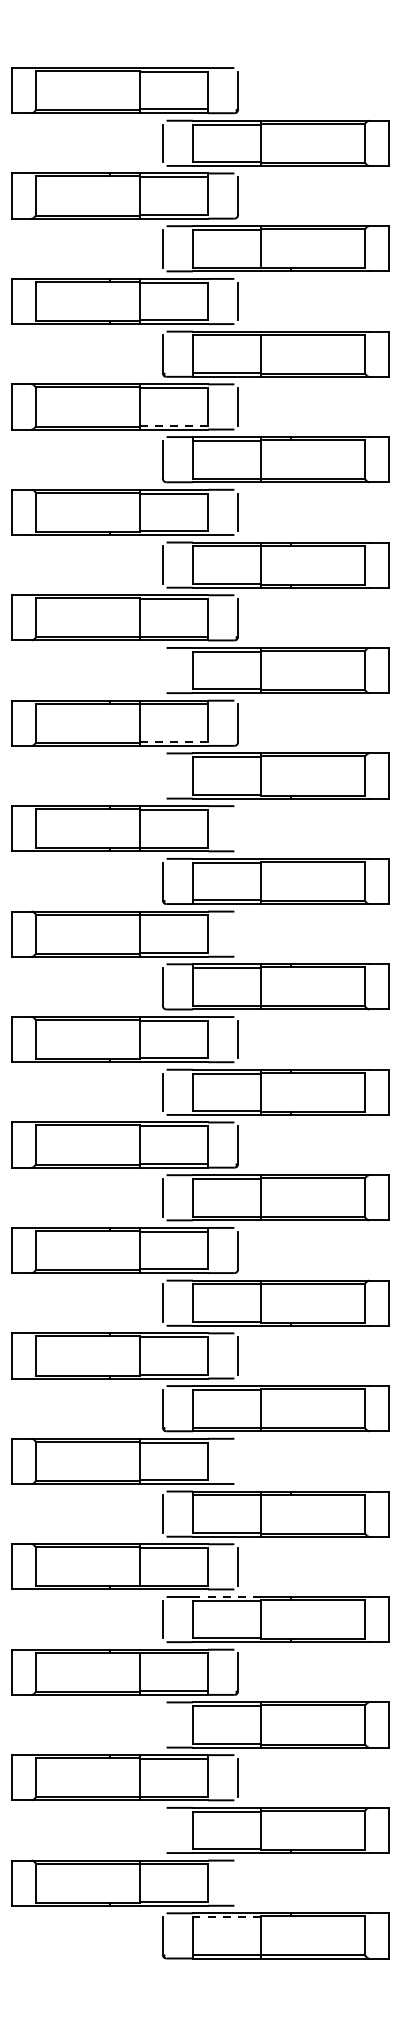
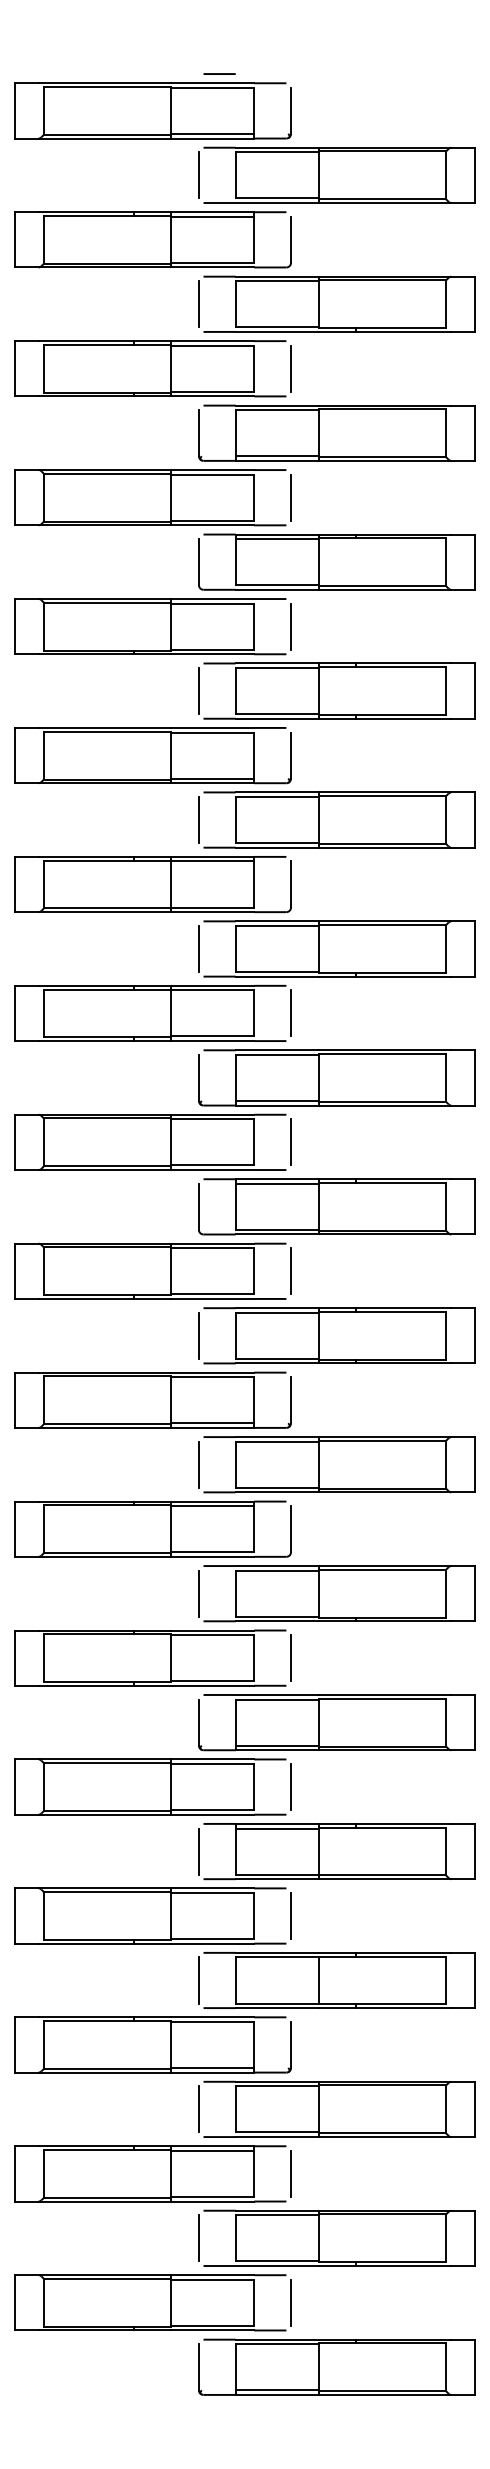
line: (179, 60) -> (219, 73), added
line: (173, 425) -> (212, 520), dashed -> solid
line: (162, 670) -> (198, 820), added
line: (173, 742) -> (212, 907), dashed -> solid
line: (162, 775) -> (198, 948), added
line: (238, 828) -> (291, 1013), added
line: (238, 934) -> (291, 1142), added
line: (238, 1461) -> (291, 1787), added
line: (227, 1596) -> (277, 1952), dashed -> solid
line: (162, 1725) -> (198, 2109), added
line: (162, 1830) -> (198, 2238), added
line: (238, 1882) -> (291, 2302), added
line: (227, 1917) -> (277, 2344), dashed -> solid

